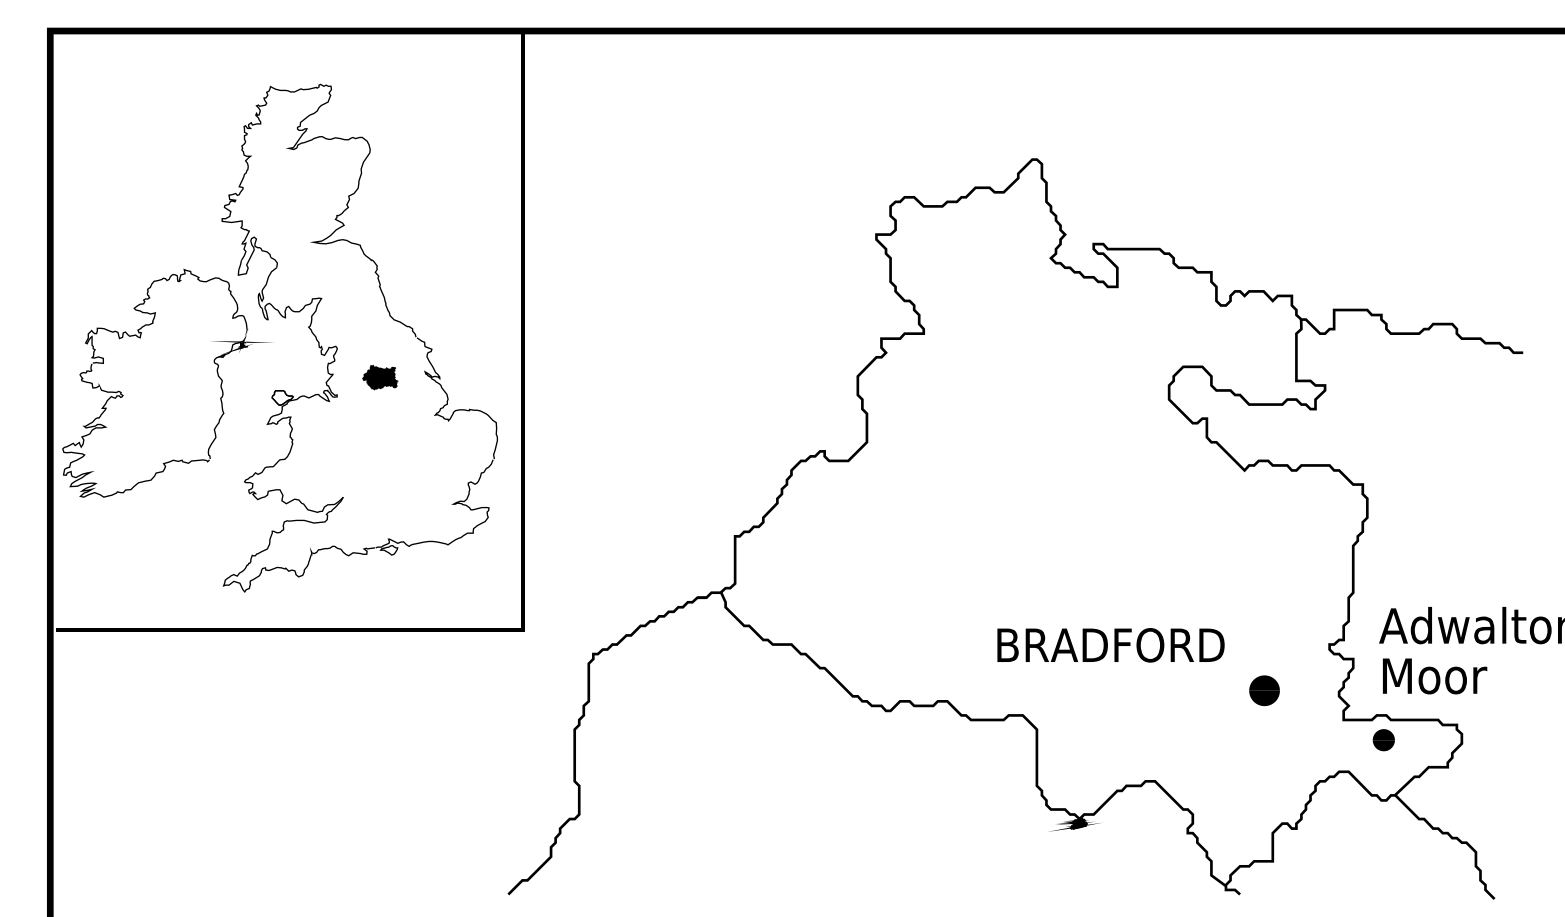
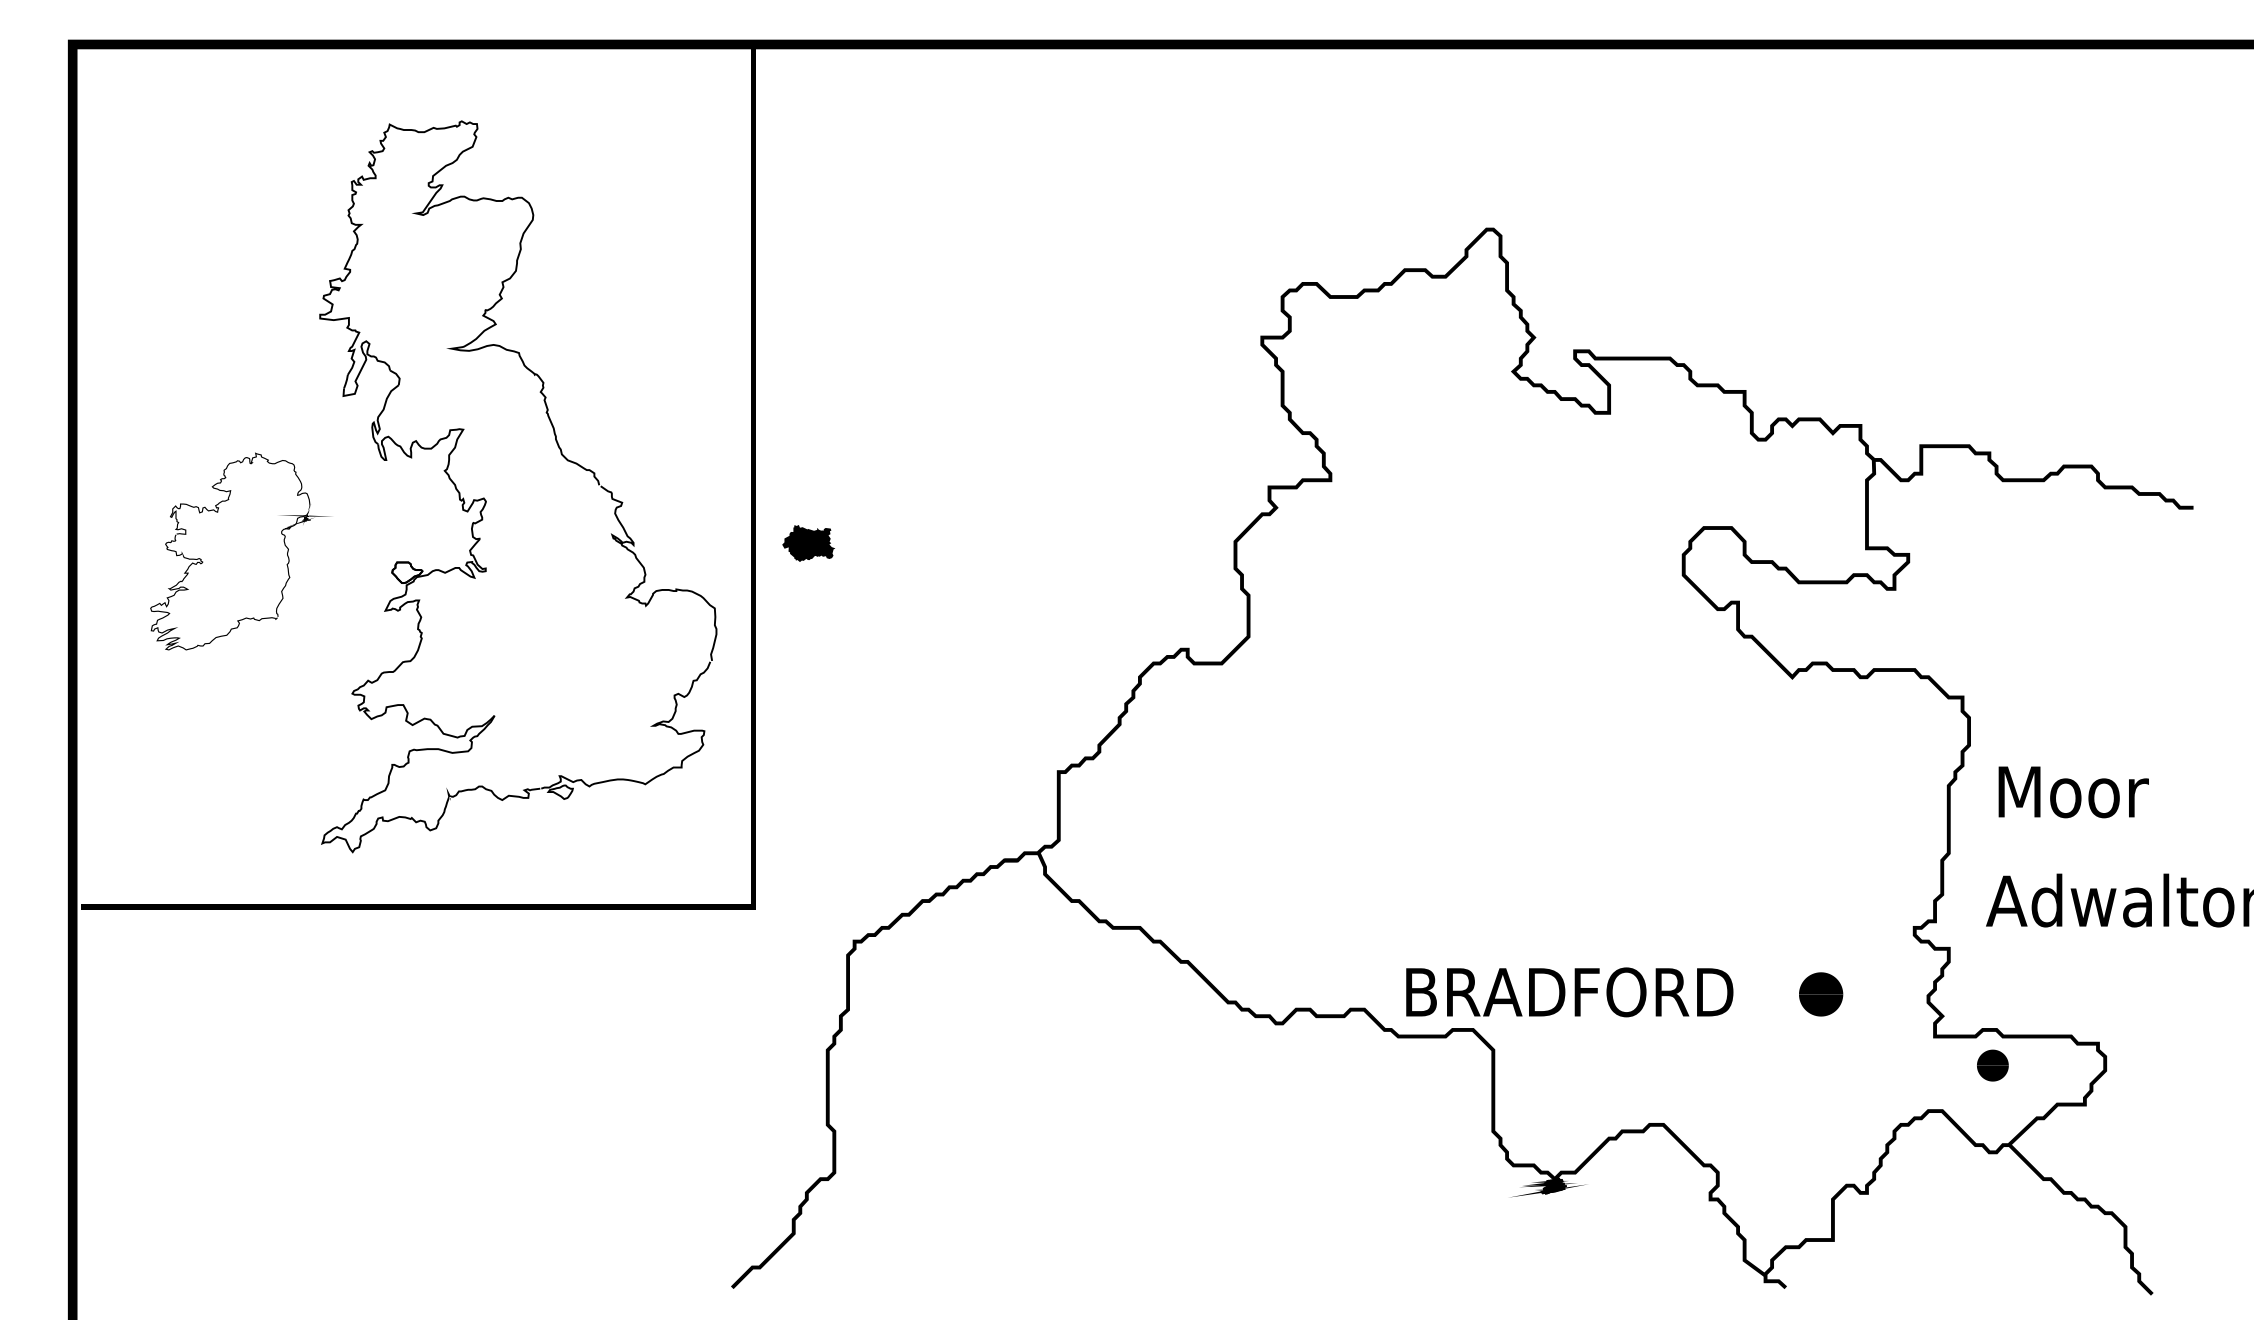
part: (380, 377) -> (808, 543), moved
part: (166, 382) -> (240, 550), size x0.6
text: (1110, 645) -> (1569, 992), moved
text: (1435, 676) -> (2074, 792), moved

